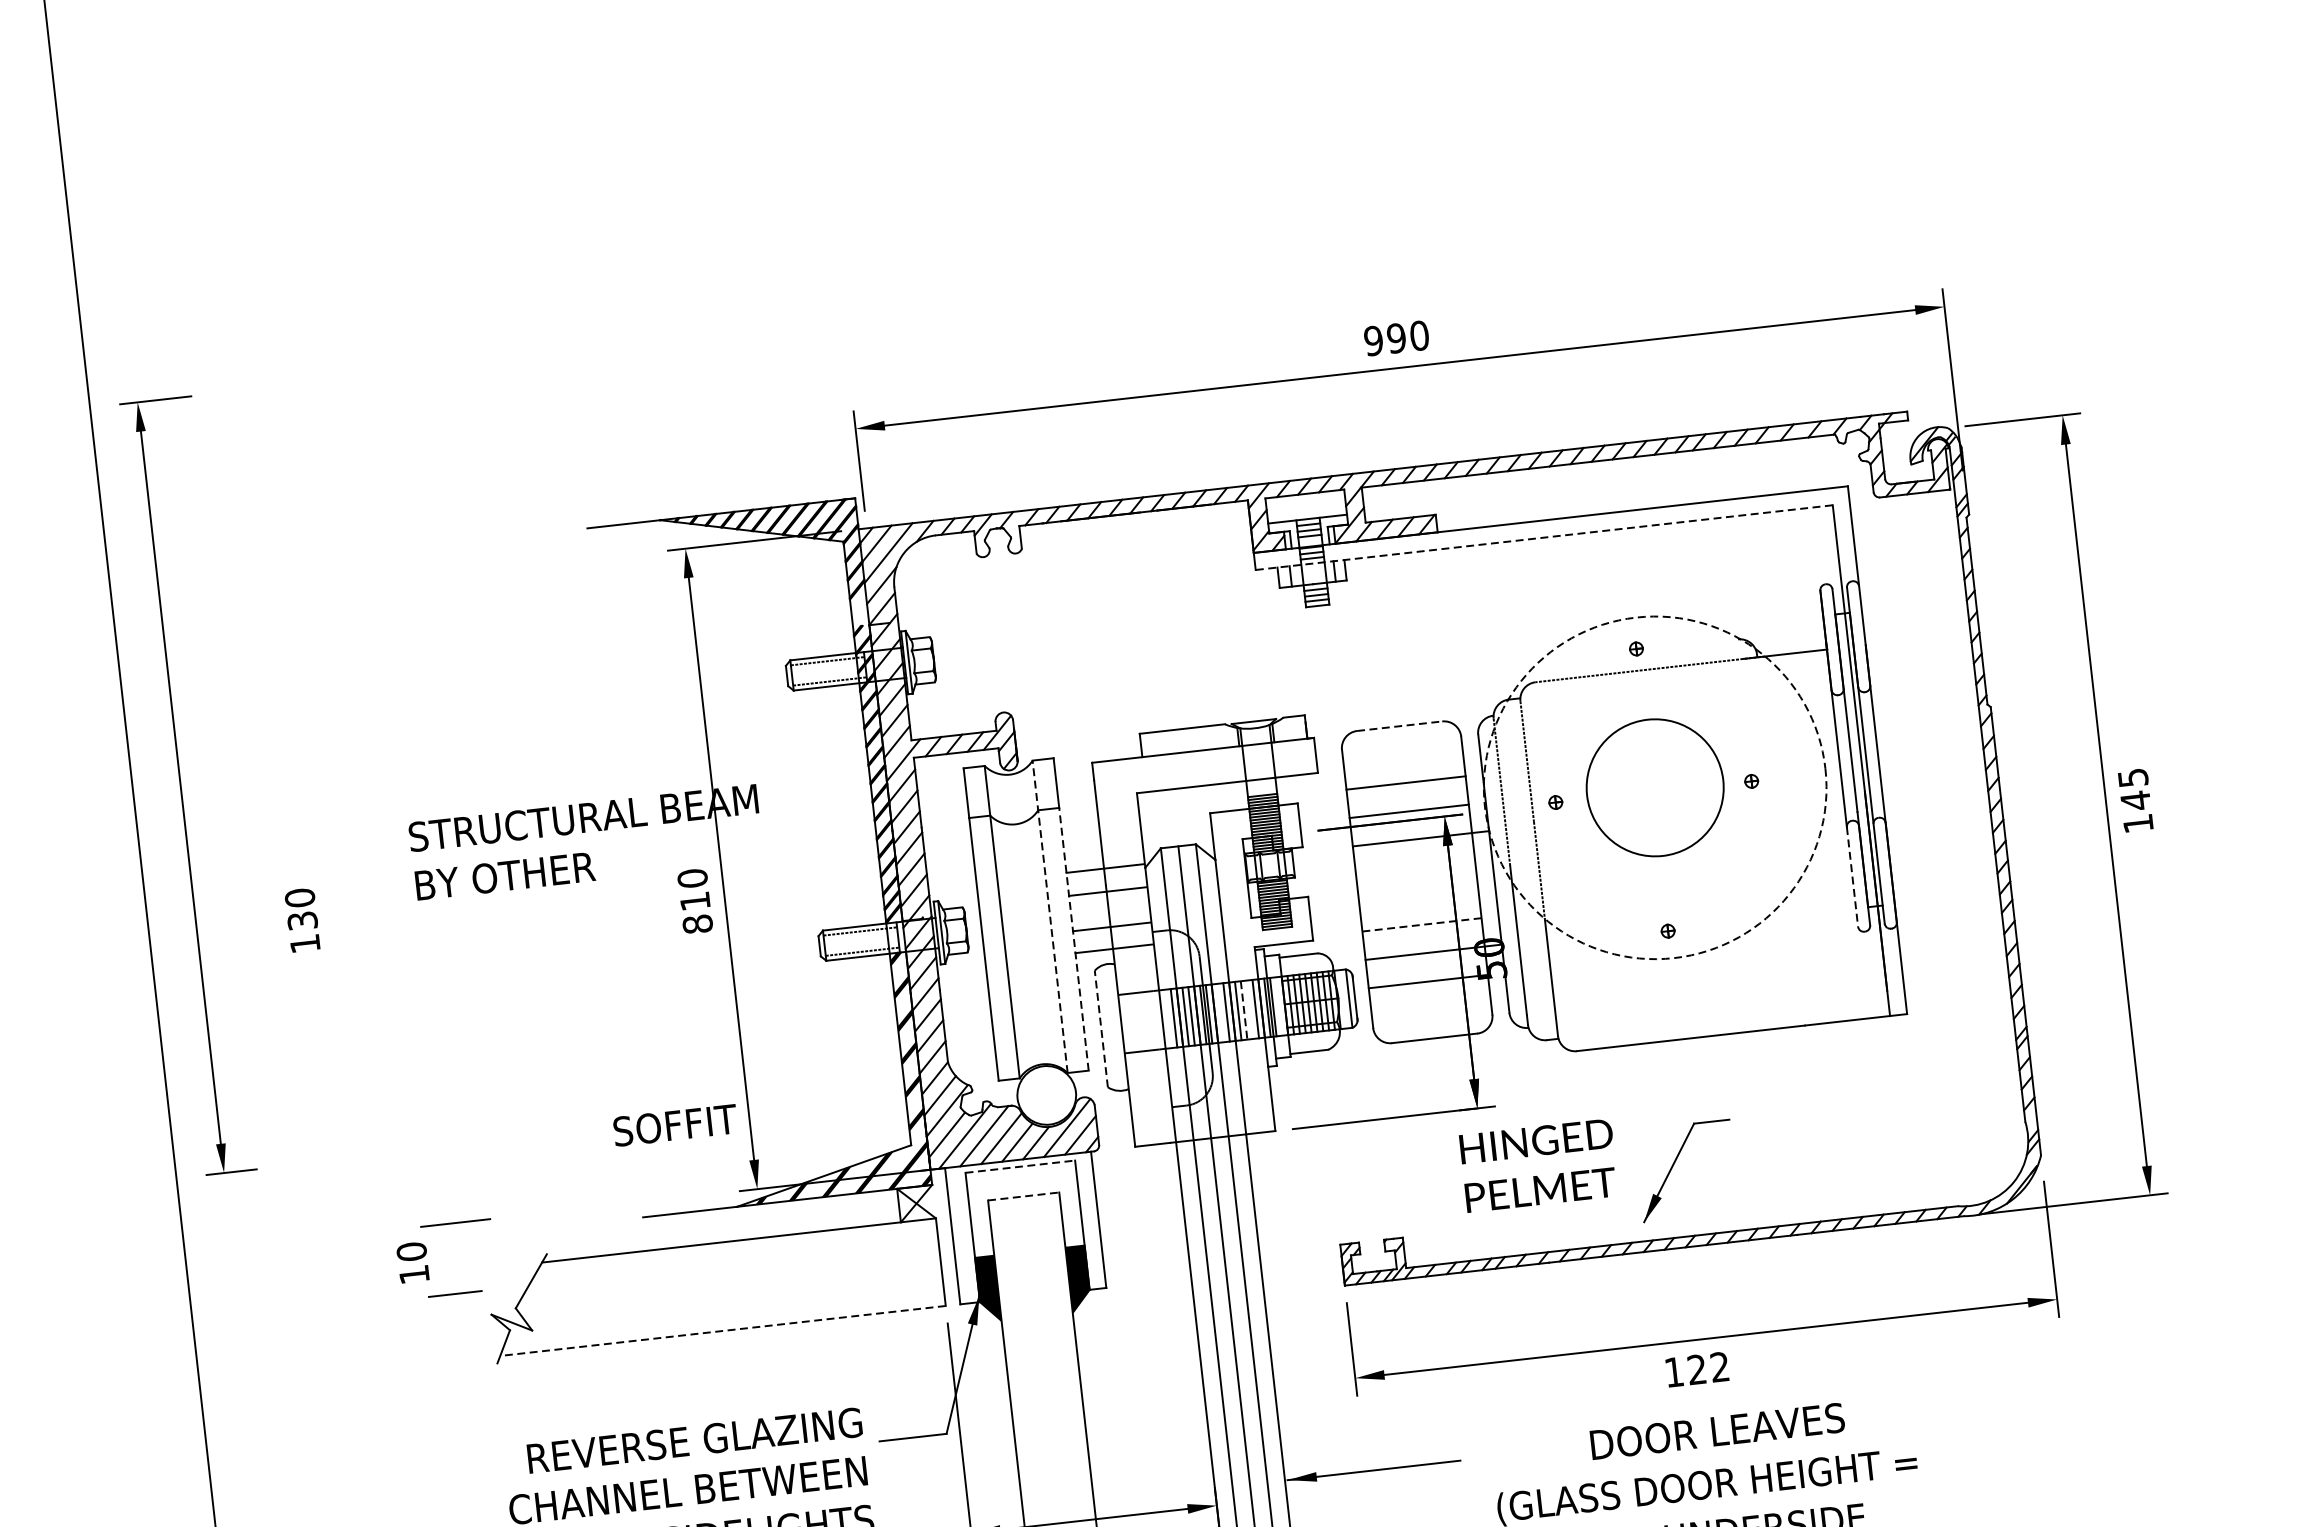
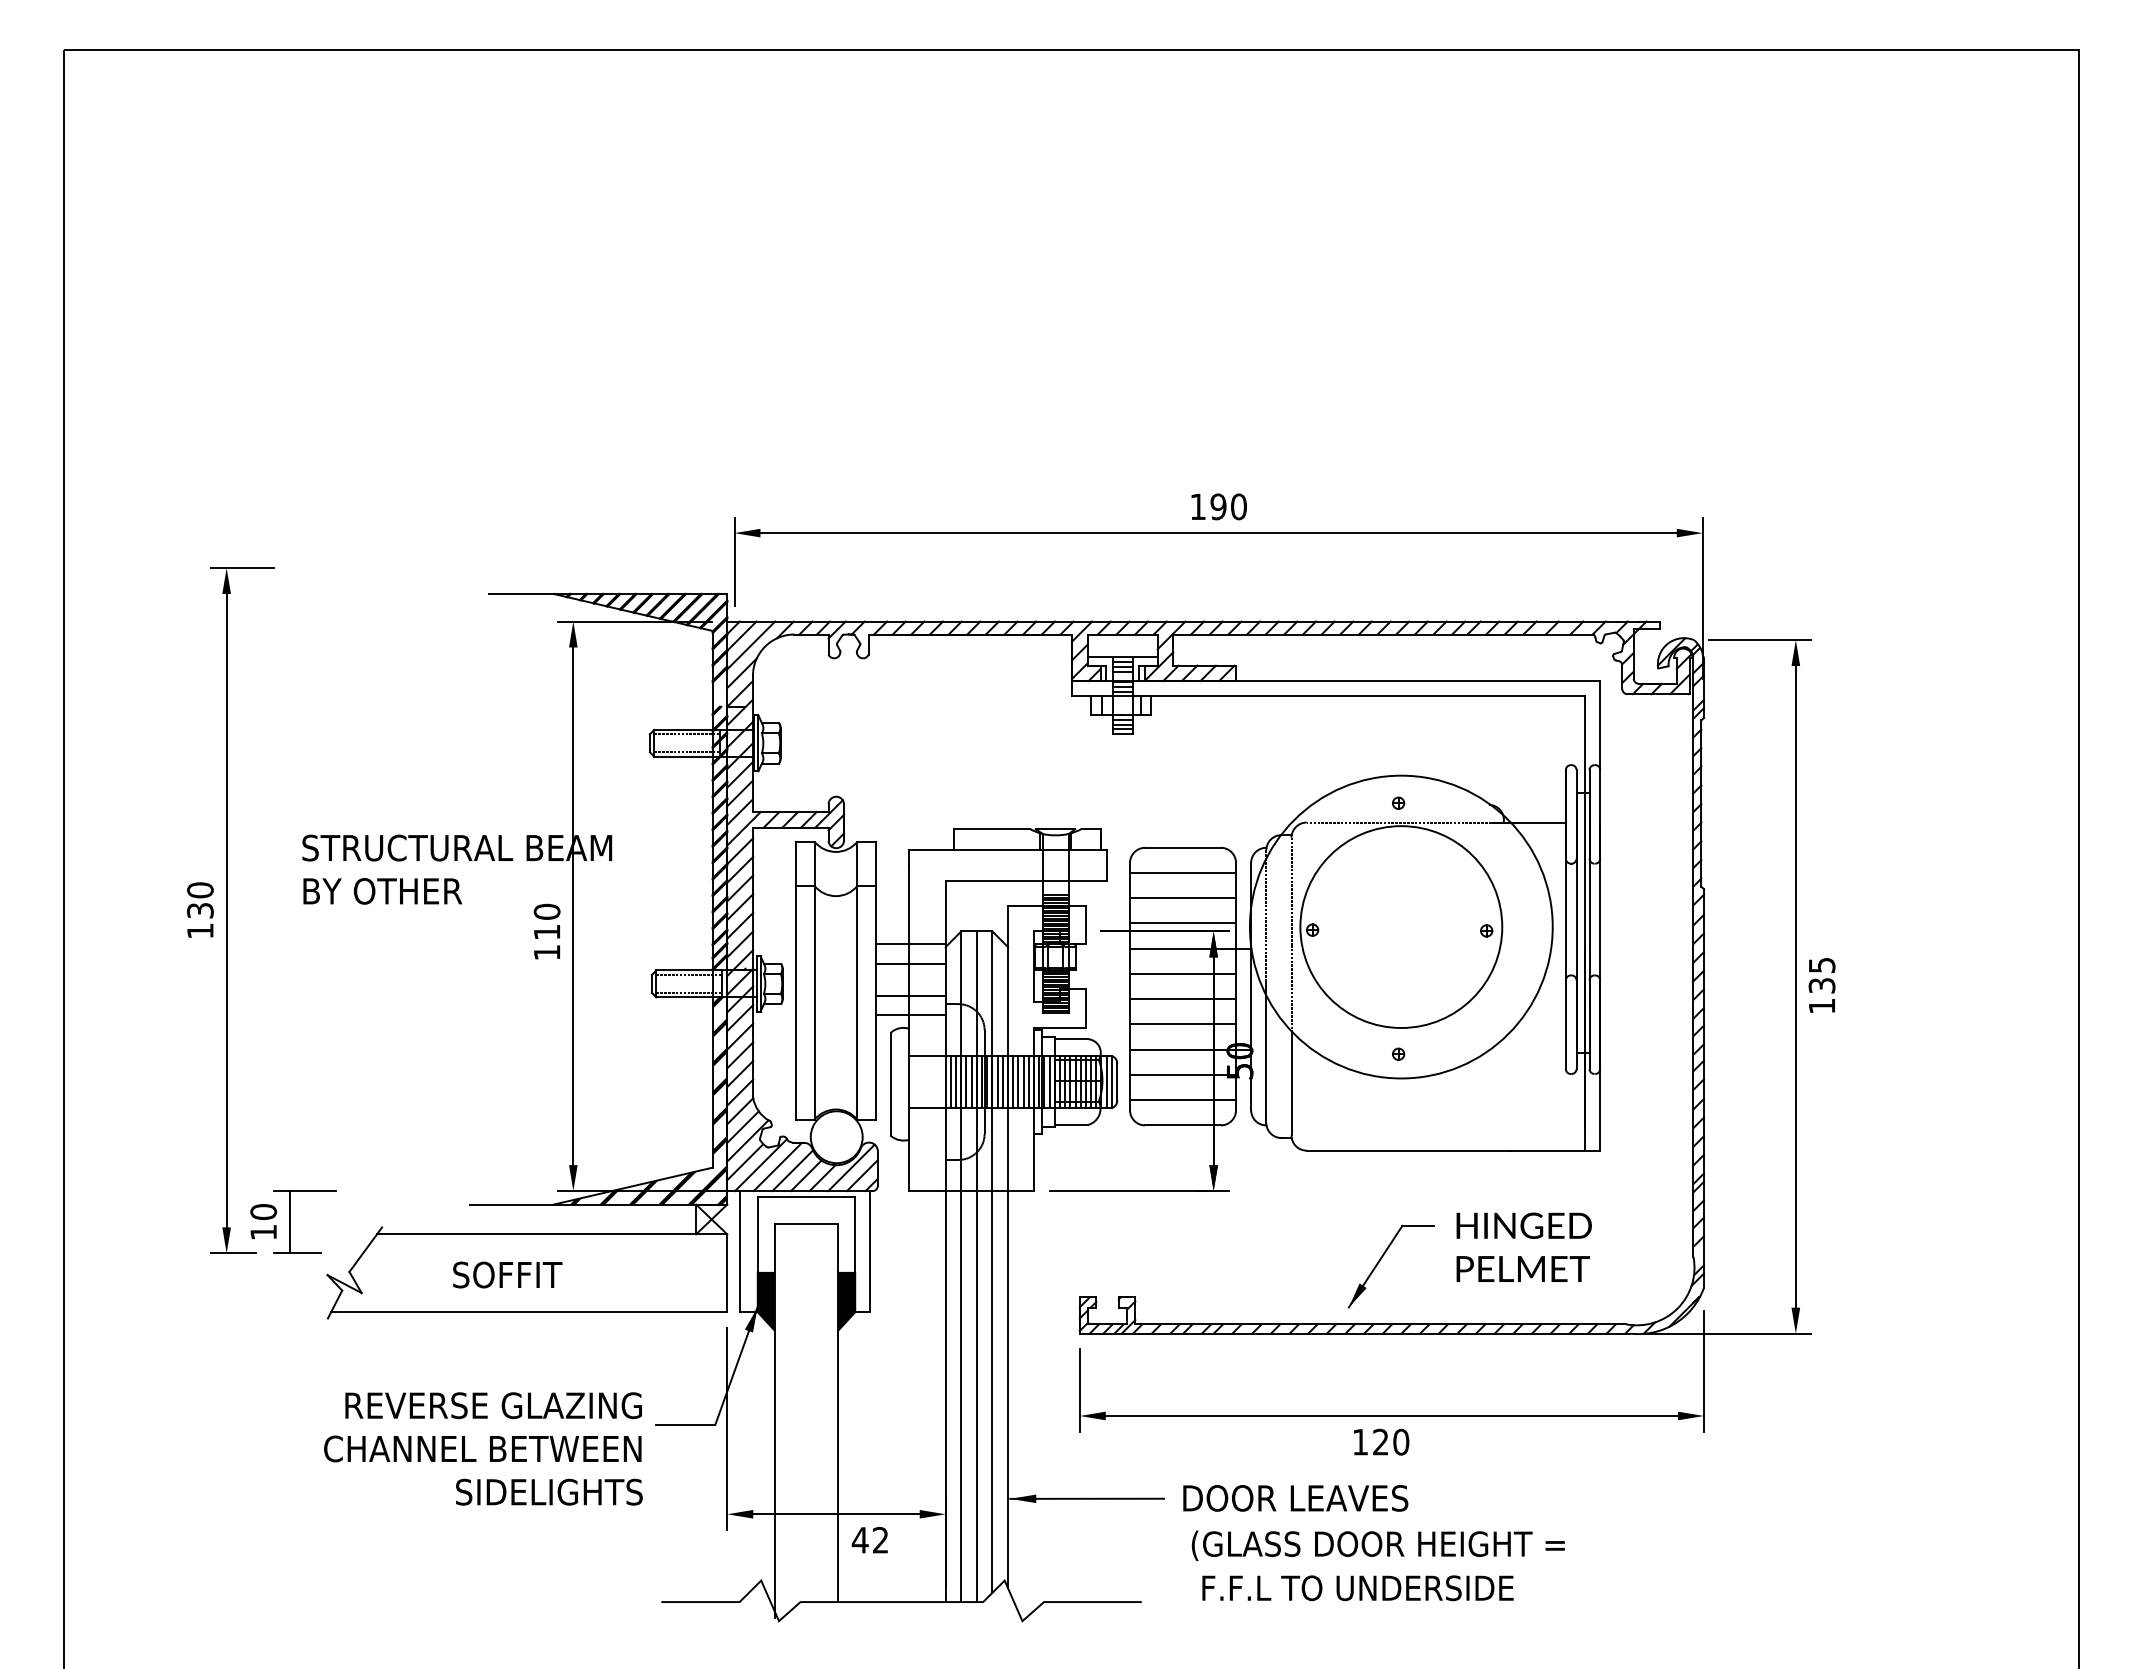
text: (1374, 340) -> (1198, 506), 990 -> 190
line: (1544, 537) -> (1328, 696), dashed -> solid
line: (1400, 725) -> (1183, 847), dashed -> solid
line: (1403, 755) -> (1183, 873), added
part: (181, 787) -> (227, 910), moved
circle: (1654, 787) -> (1400, 926), dashed -> solid
circle: (1655, 788) -> (1401, 927), size x1.67
text: (2135, 800) -> (1821, 985), 145 -> 135
line: (1416, 867) -> (1183, 973), added
line: (1852, 877) -> (1565, 1025), dashed -> solid
line: (1419, 896) -> (1183, 999), added
line: (1050, 916) -> (857, 980), dashed -> solid
text: (697, 924) -> (546, 952), 810 -> 110
line: (1422, 924) -> (1183, 1024), dashed -> solid
line: (1073, 938) -> (875, 1002), dashed -> solid
line: (1343, 999) -> (1106, 1082), added
line: (1279, 1007) -> (1049, 1082), added
line: (1244, 1010) -> (1018, 1082), dashed -> solid
line: (1249, 1010) -> (1023, 1082), added
line: (1432, 1010) -> (1183, 1100), added
line: (1220, 1013) -> (997, 1082), added
line: (1167, 1019) -> (950, 1082), added
line: (1101, 1029) -> (891, 1084), dashed -> solid
text: (675, 1124) -> (507, 1274), moved
text: (1538, 1164) -> (1523, 1246), moved
line: (1020, 1166) -> (806, 1197), dashed -> solid
line: (1023, 1196) -> (806, 1223), dashed -> solid
line: (442, 1260) -> (289, 1222), added
line: (722, 1331) -> (528, 1312), dashed -> solid
text: (1720, 1366) -> (1401, 1441), 122 -> 120
text: (1717, 1431) -> (1295, 1498), moved

